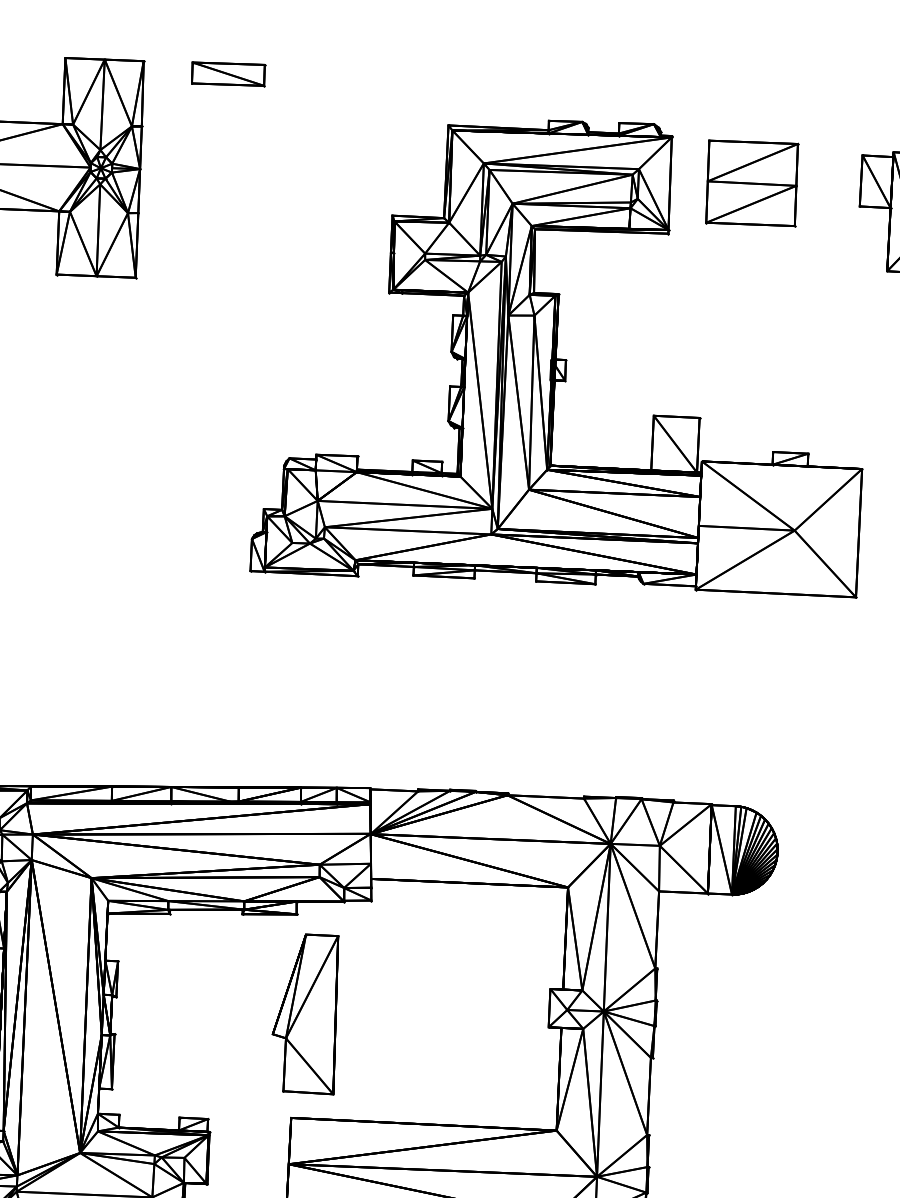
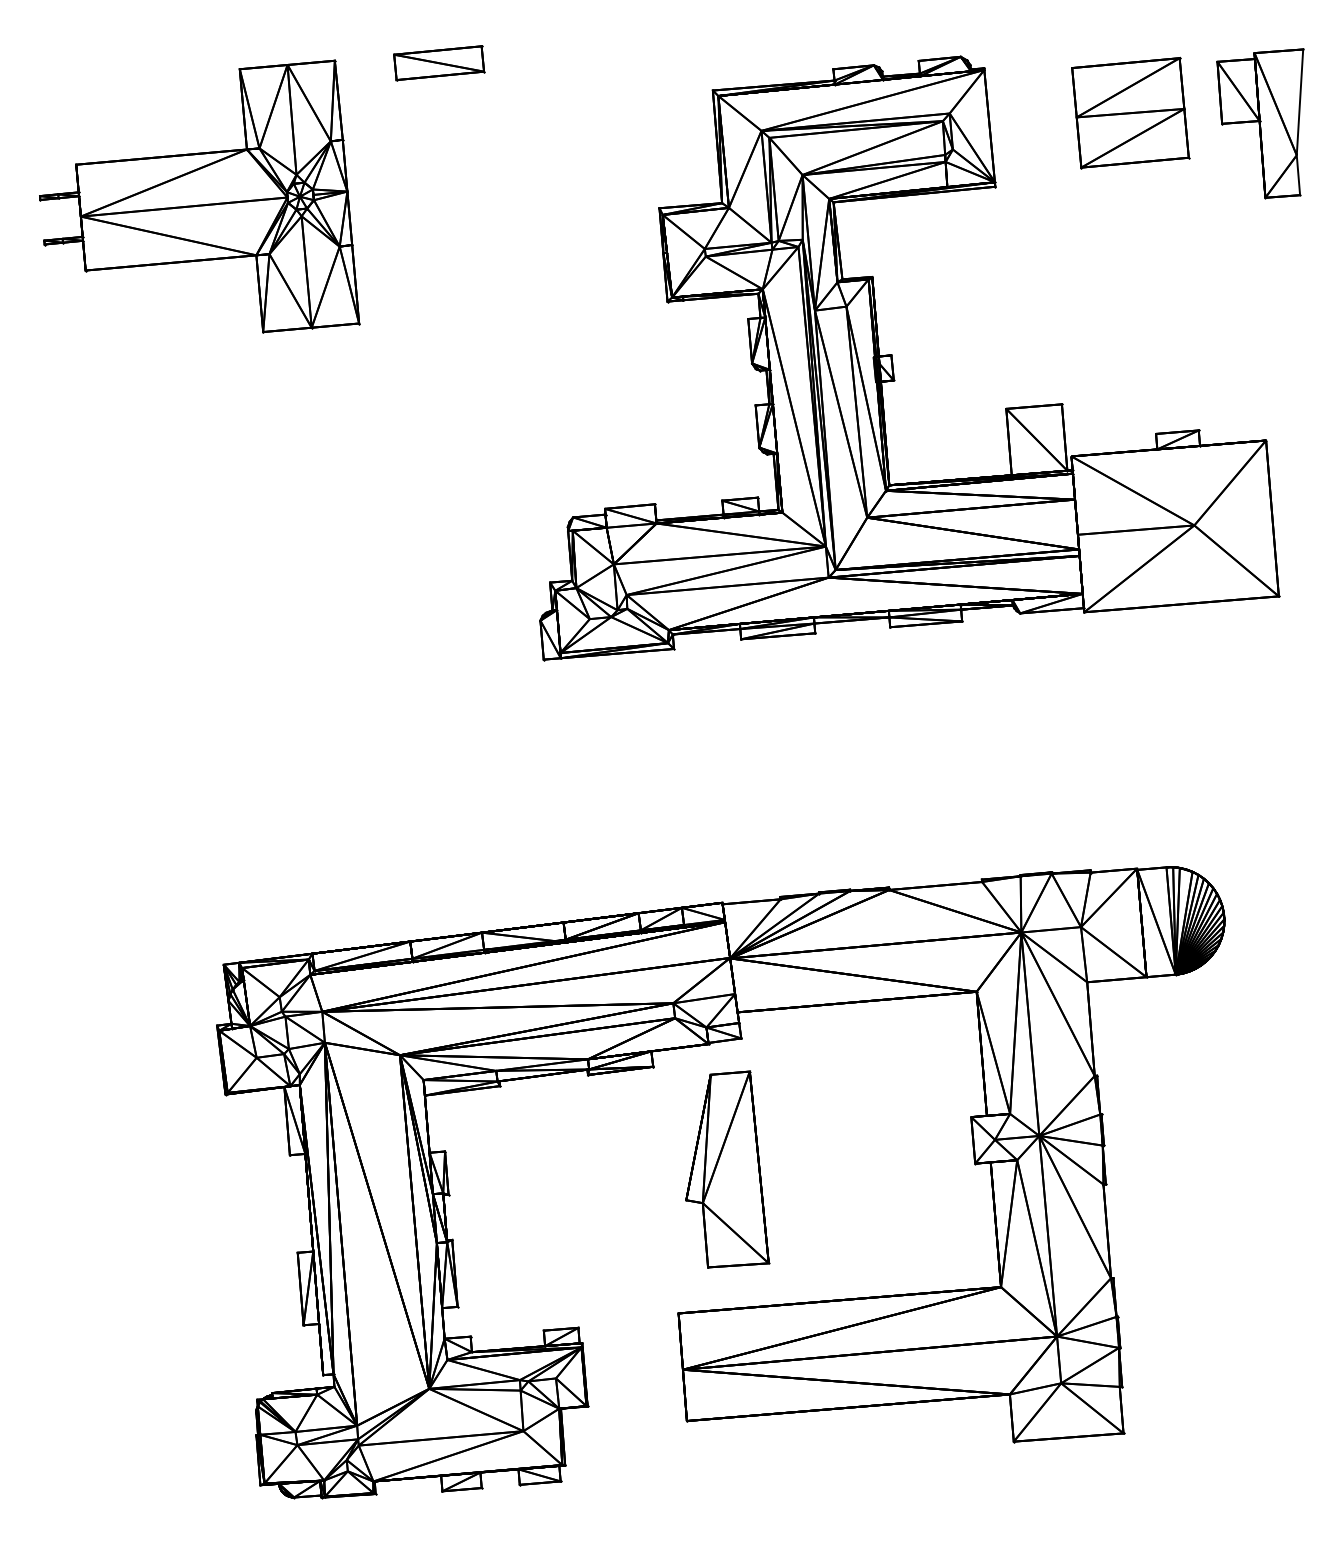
part: (752, 183) -> (1130, 112), moved
part: (309, 1013) -> (727, 1169), moved

